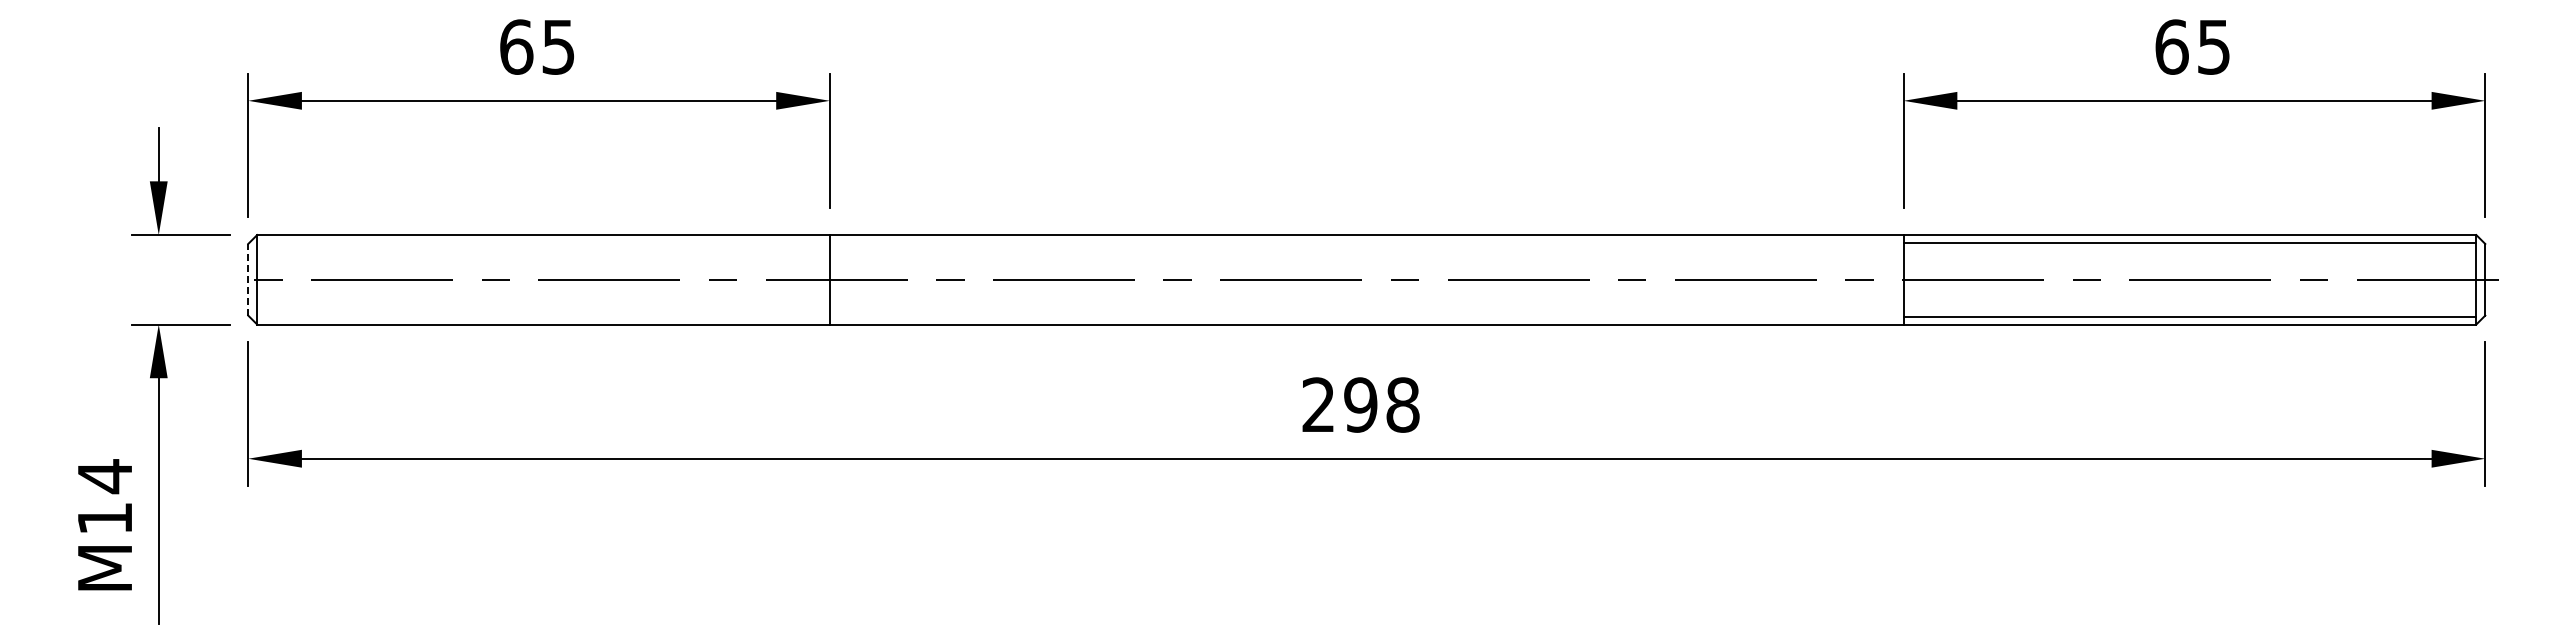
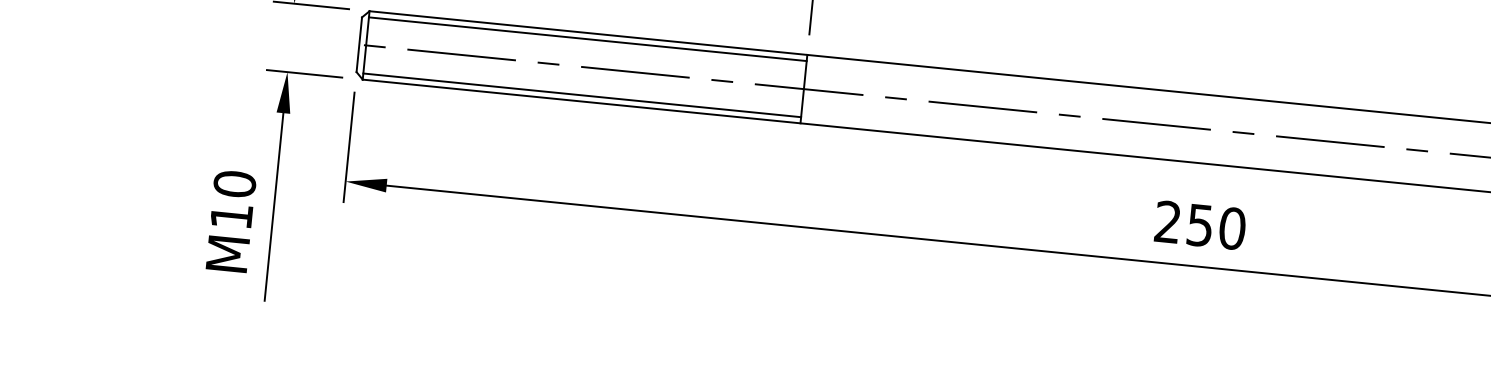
line: (543, 243) -> (587, 39), added
line: (248, 279) -> (359, 44), dashed -> solid
line: (543, 316) -> (582, 95), added
text: (1381, 404) -> (1216, 226), 298 -> 250
text: (104, 476) -> (234, 184), 14 -> 10

